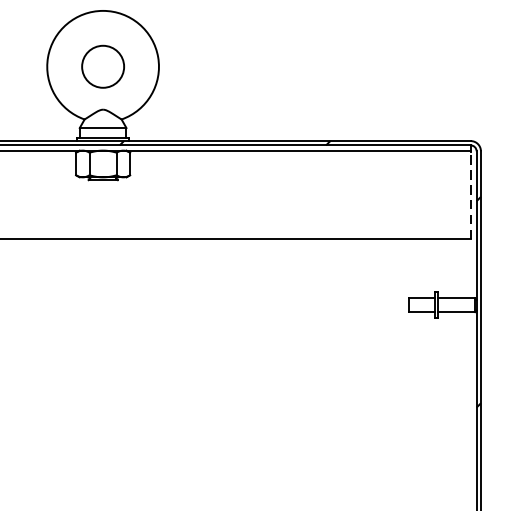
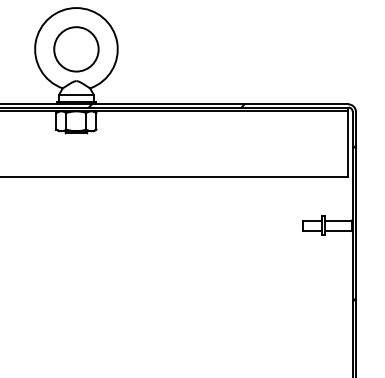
circle: (103, 66) -> (76, 49), size x1.43
line: (470, 195) -> (348, 144), dashed -> solid

